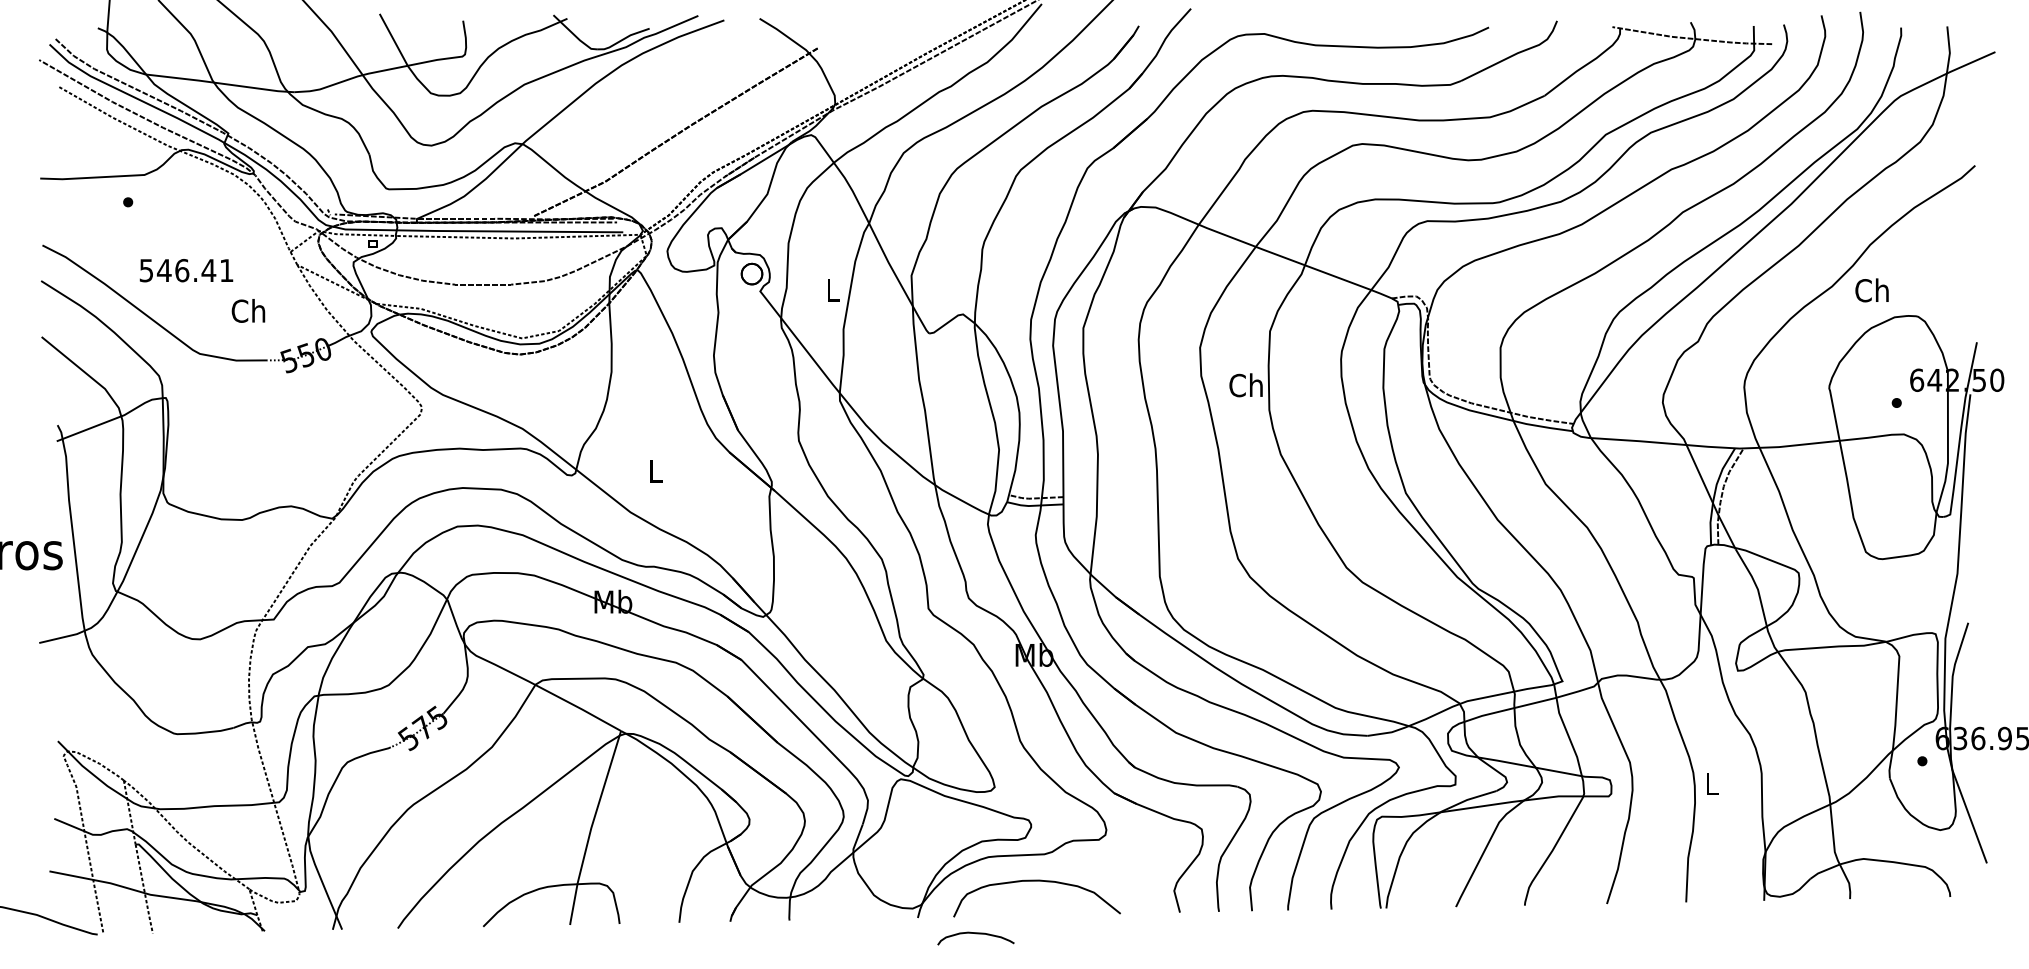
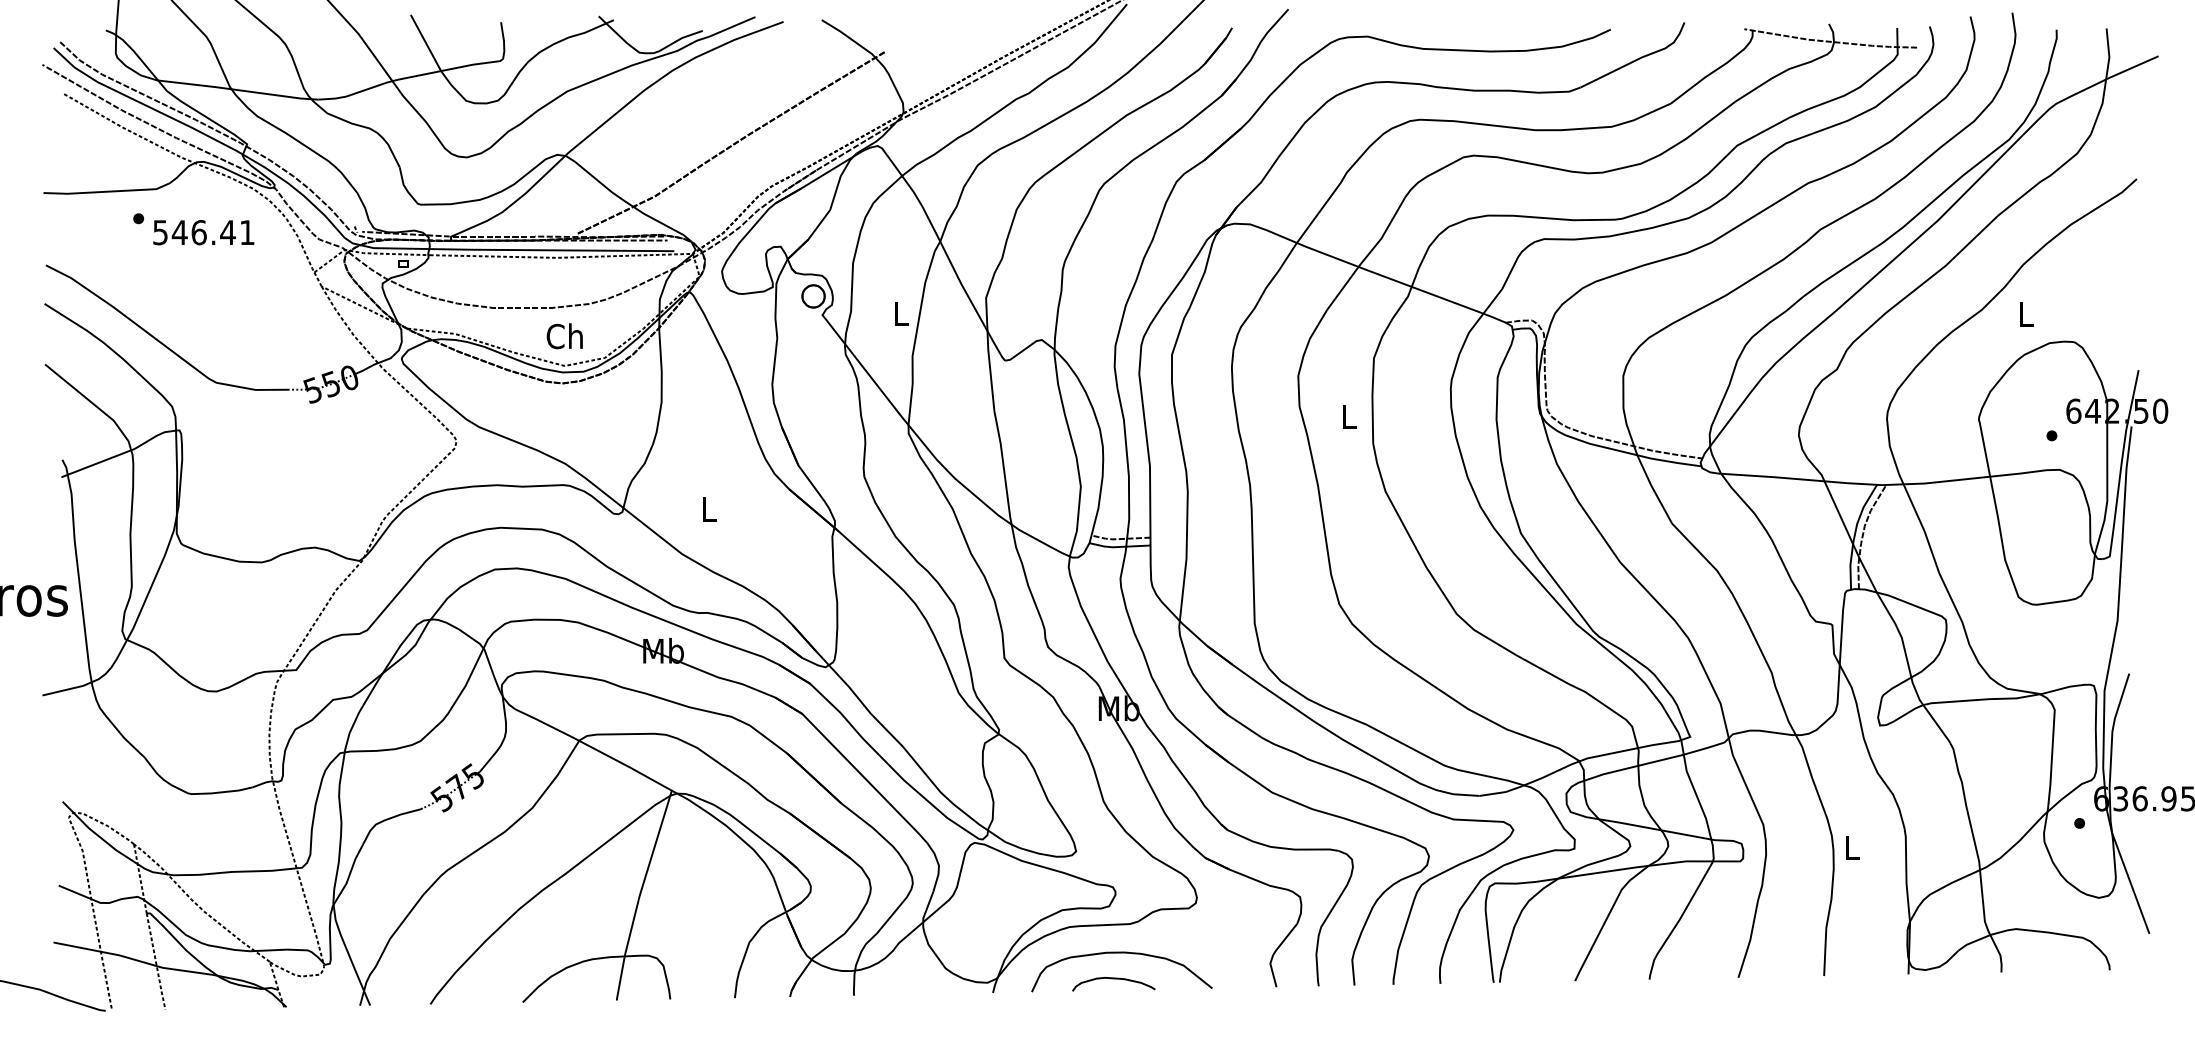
text: (186, 270) -> (203, 232), moved
text: (1872, 289) -> (2025, 313), Ch -> L
text: (248, 311) -> (564, 336), moved
text: (1245, 385) -> (1347, 416), Ch -> L
curve: (975, 934) -> (1113, 979), moved

